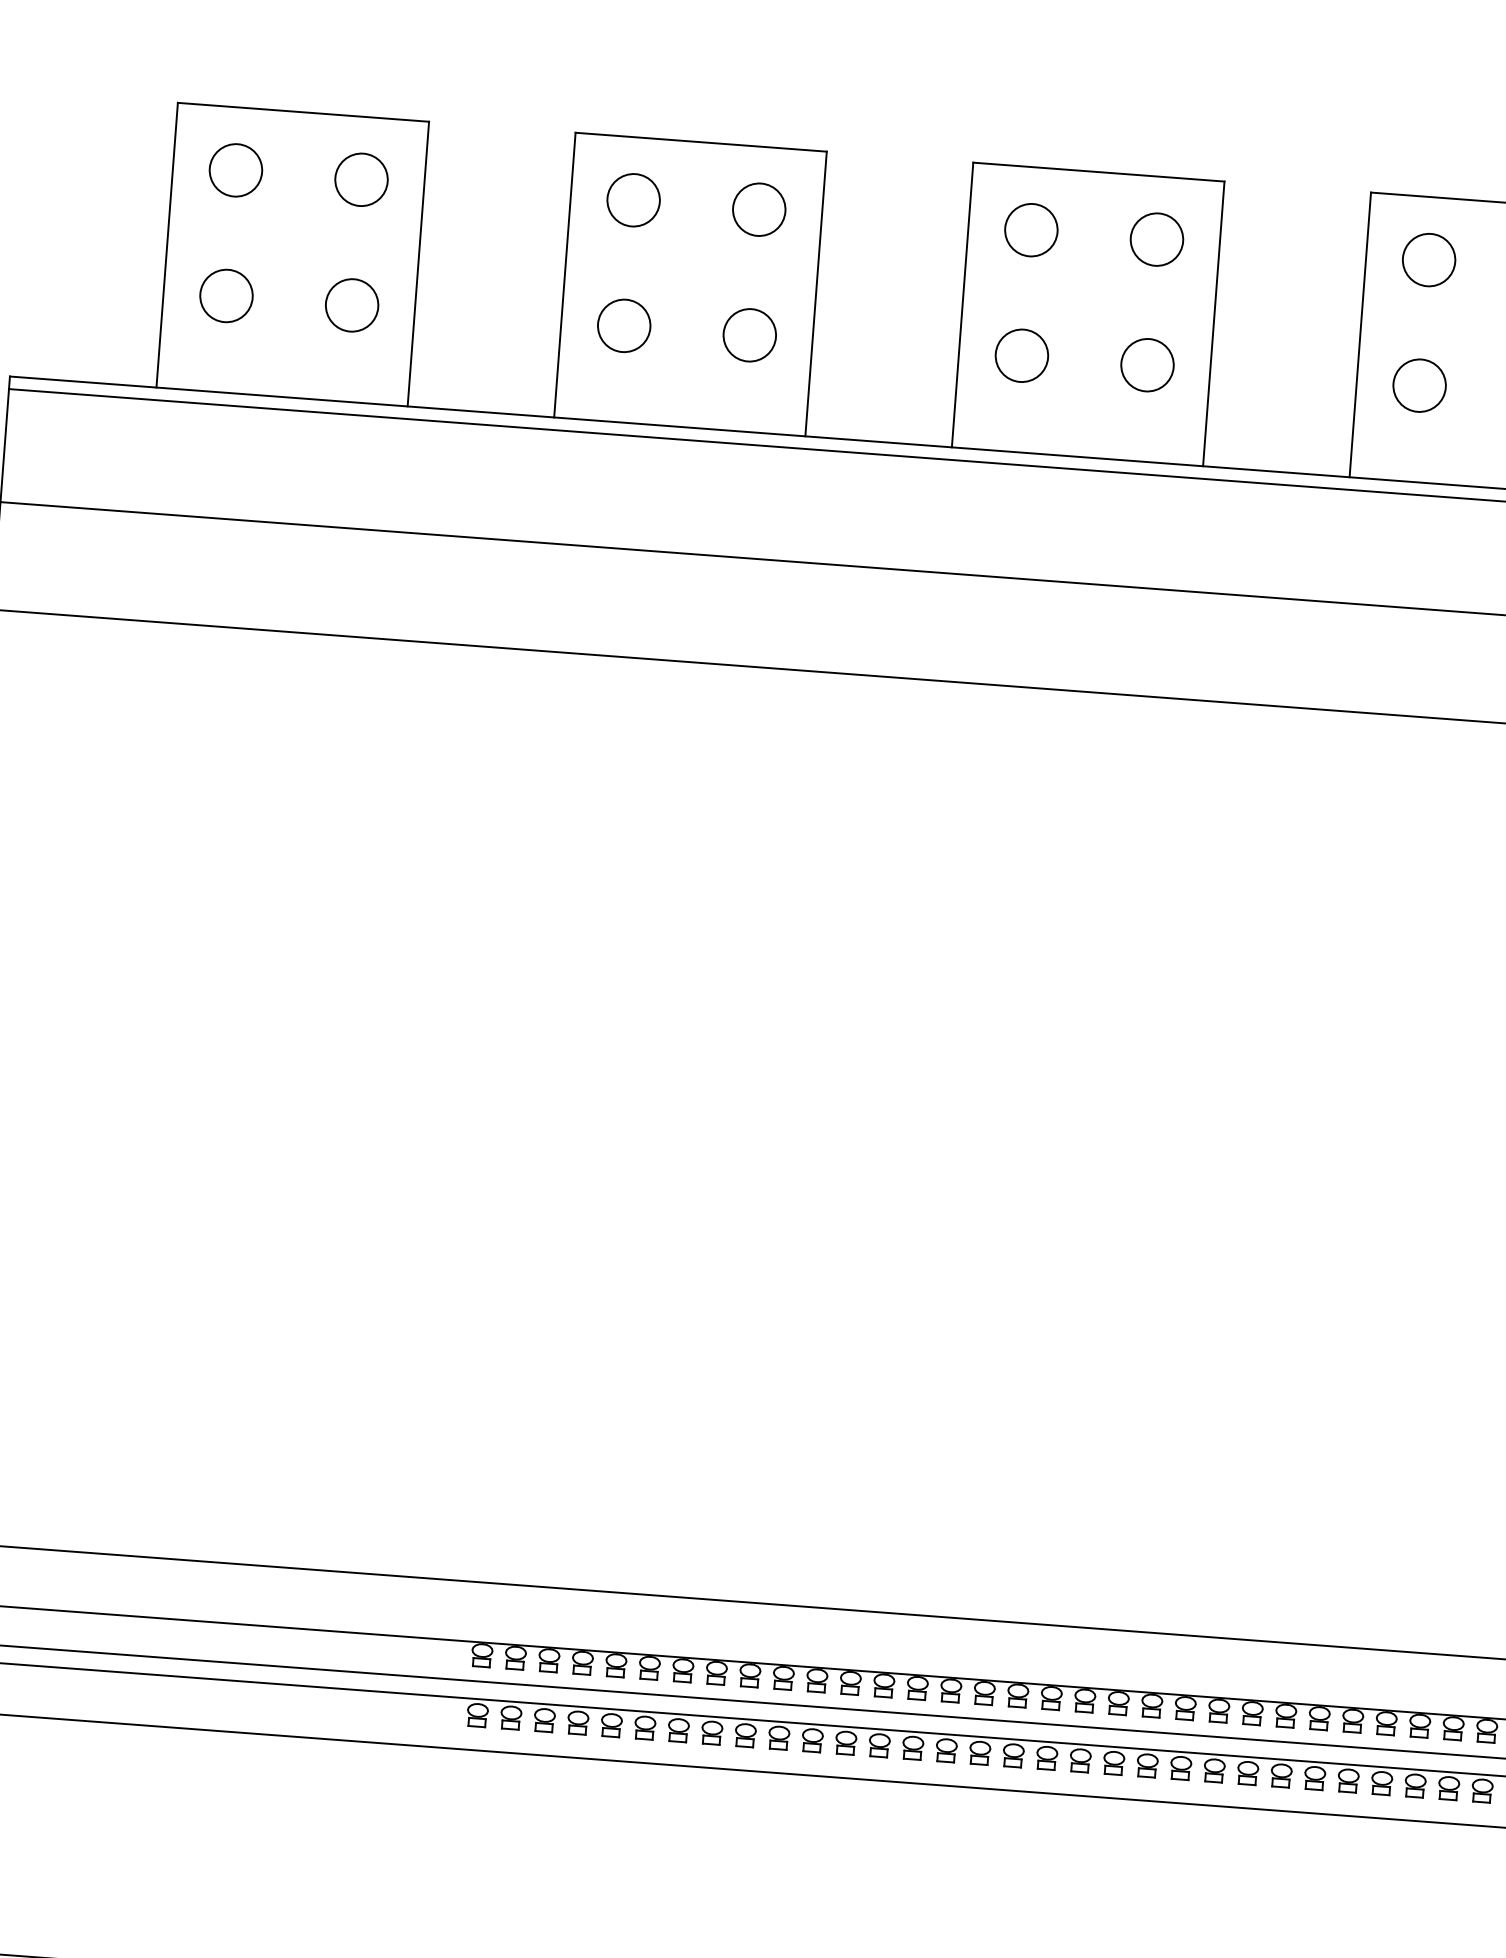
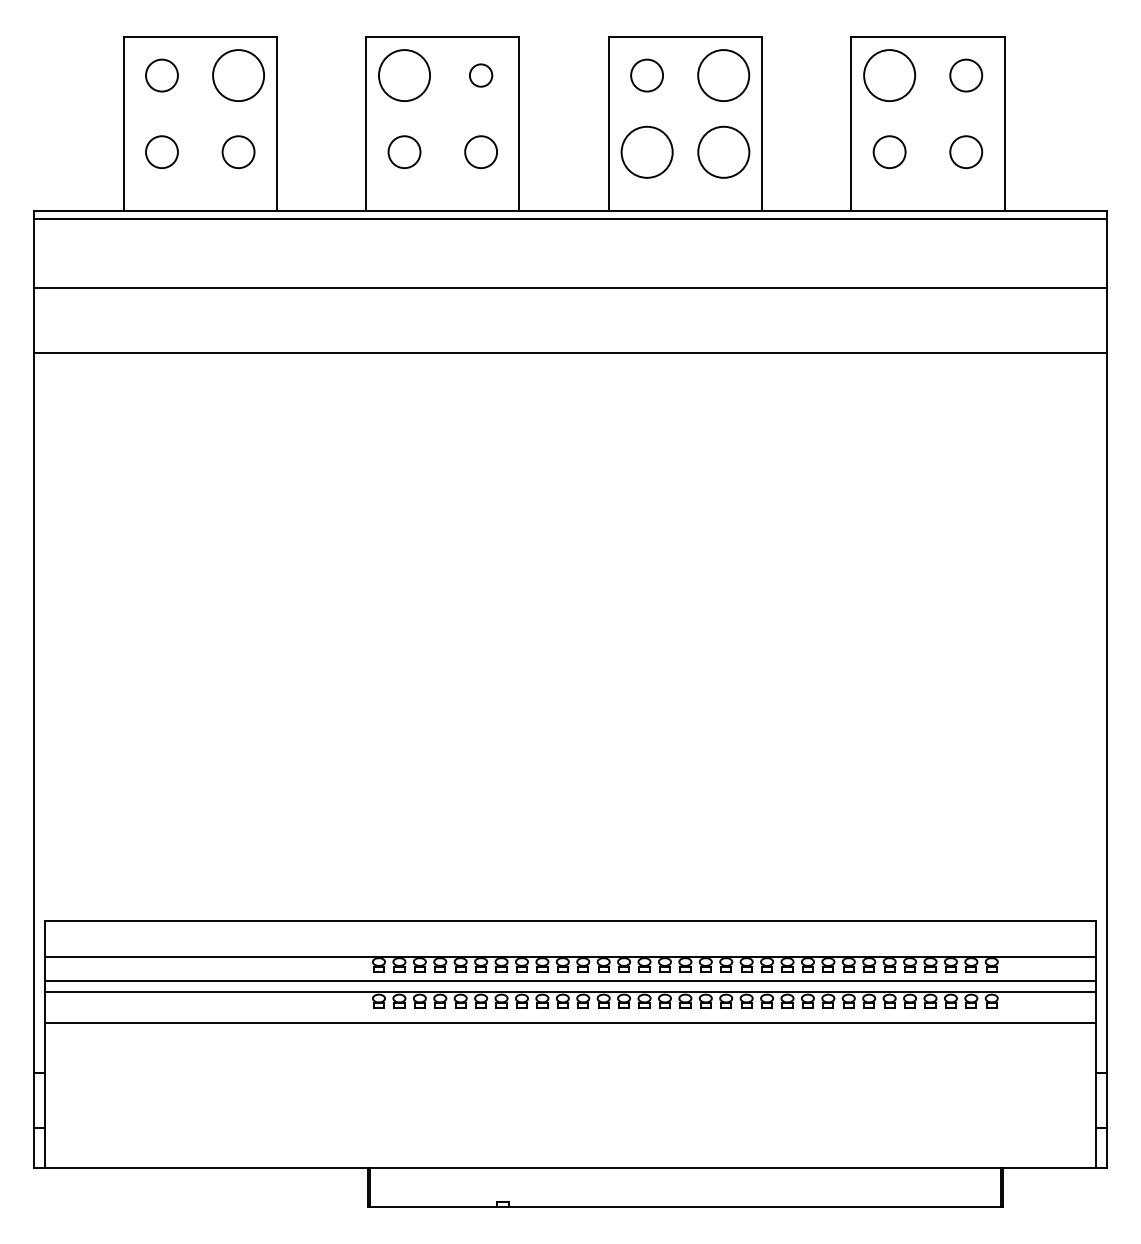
circle: (361, 179) -> (238, 75), size x1.6
circle: (633, 200) -> (404, 75), size x1.6
circle: (758, 209) -> (480, 75), size x0.7
circle: (1156, 239) -> (723, 75), size x1.6
circle: (1428, 259) -> (889, 75), size x1.6
circle: (1021, 354) -> (646, 151), size x1.6
circle: (1147, 364) -> (723, 151), size x1.6

